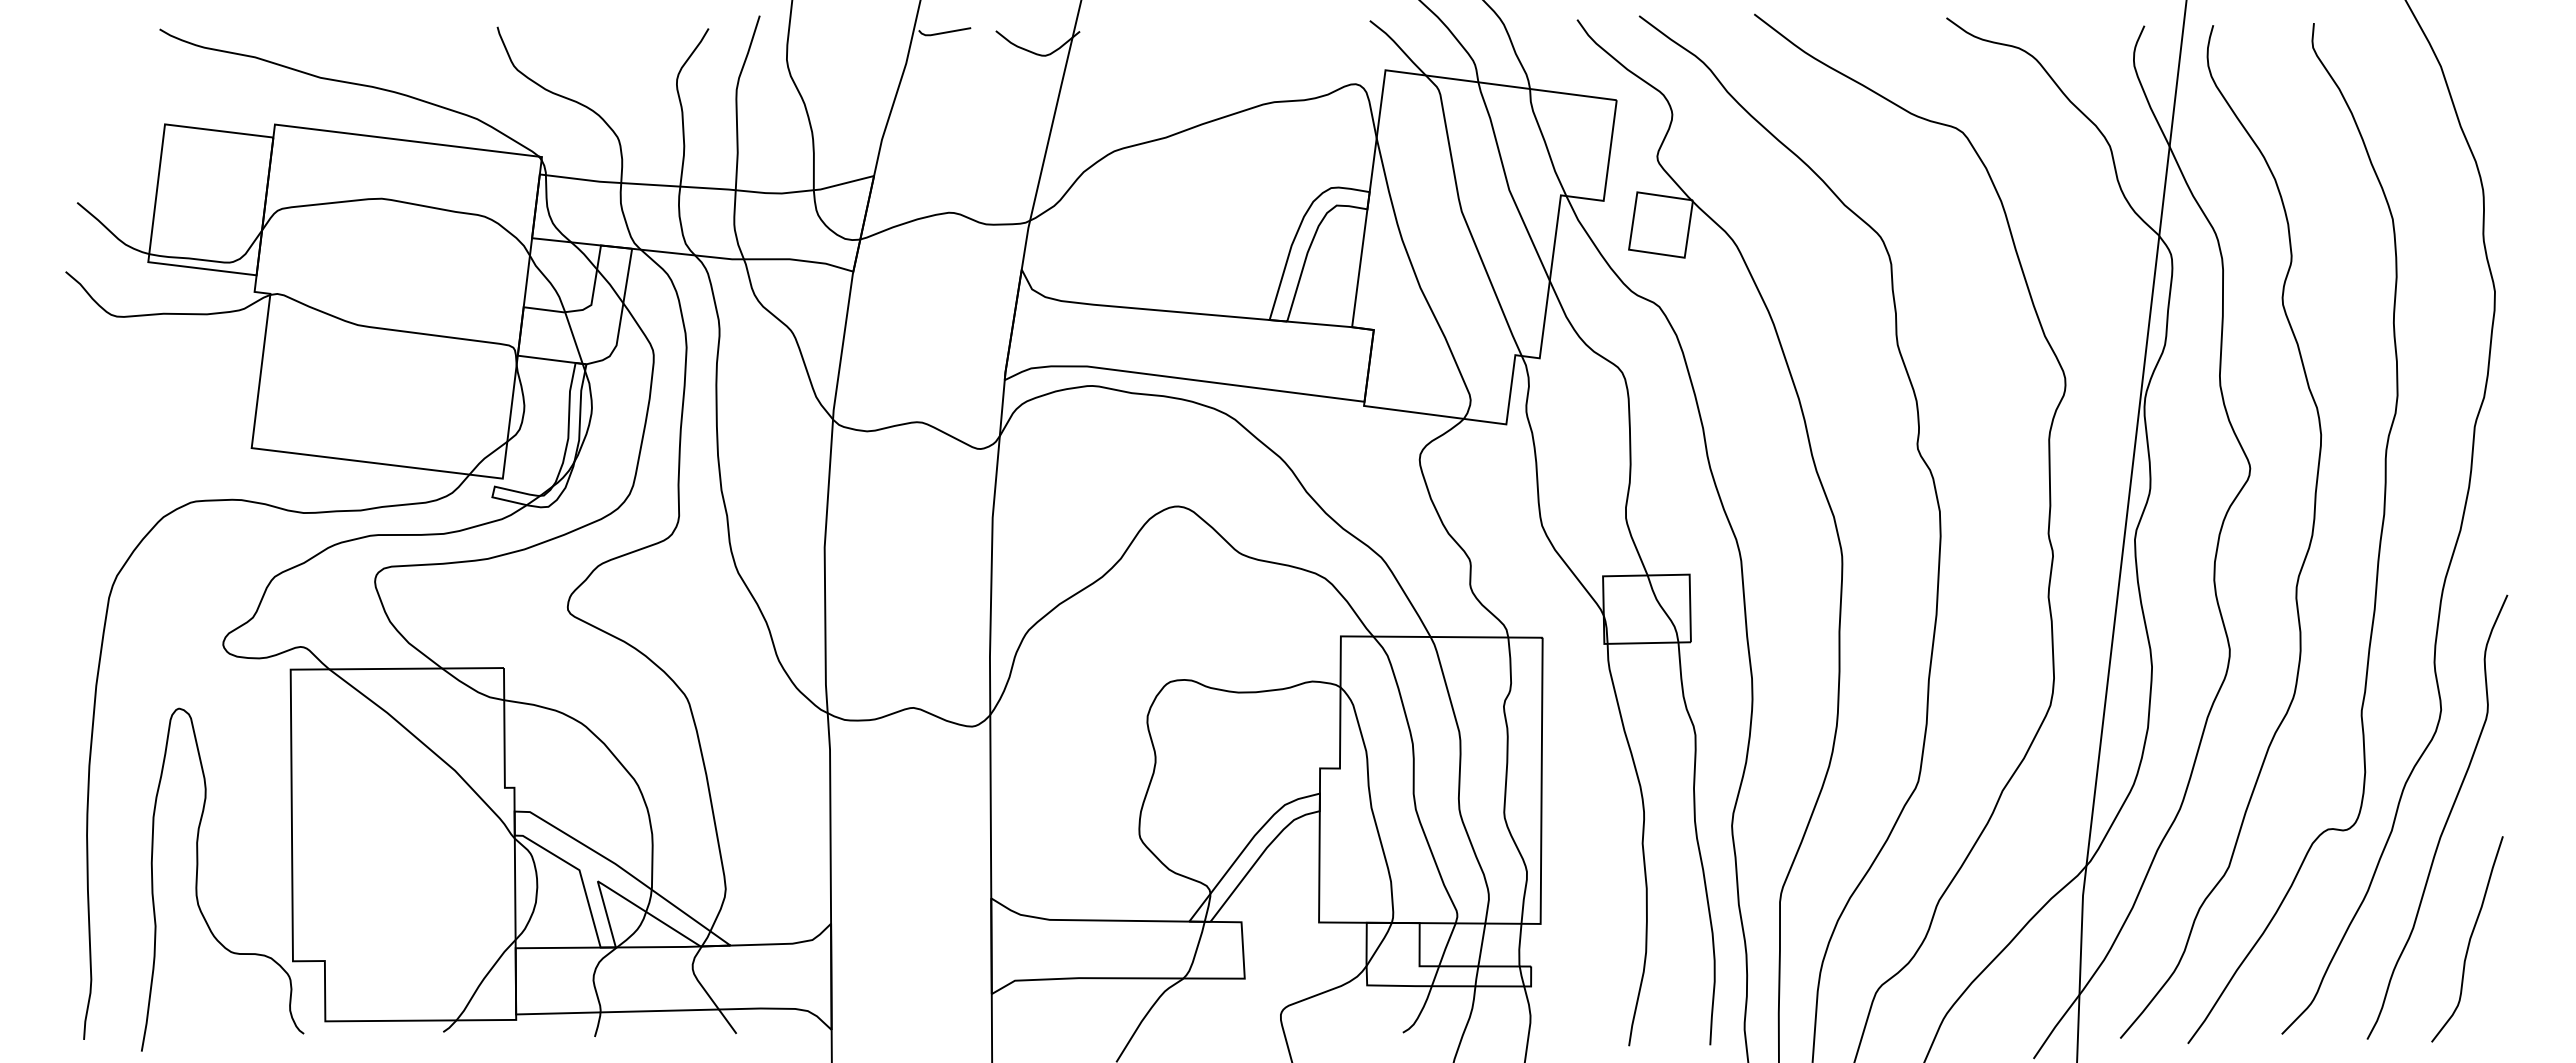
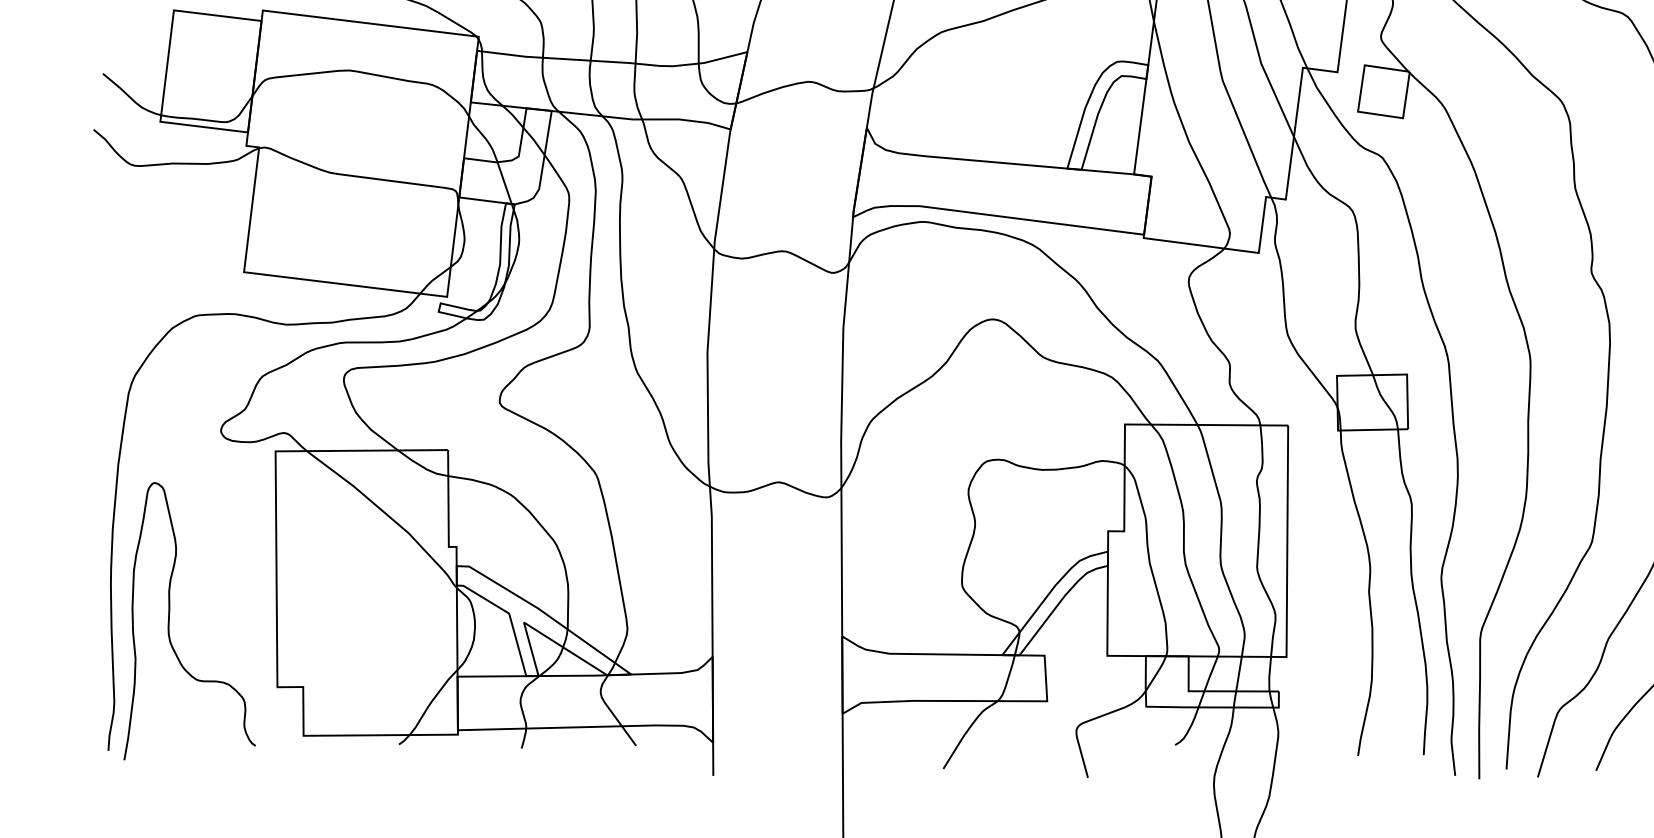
curve: (197, 879) -> (169, 621), moved

